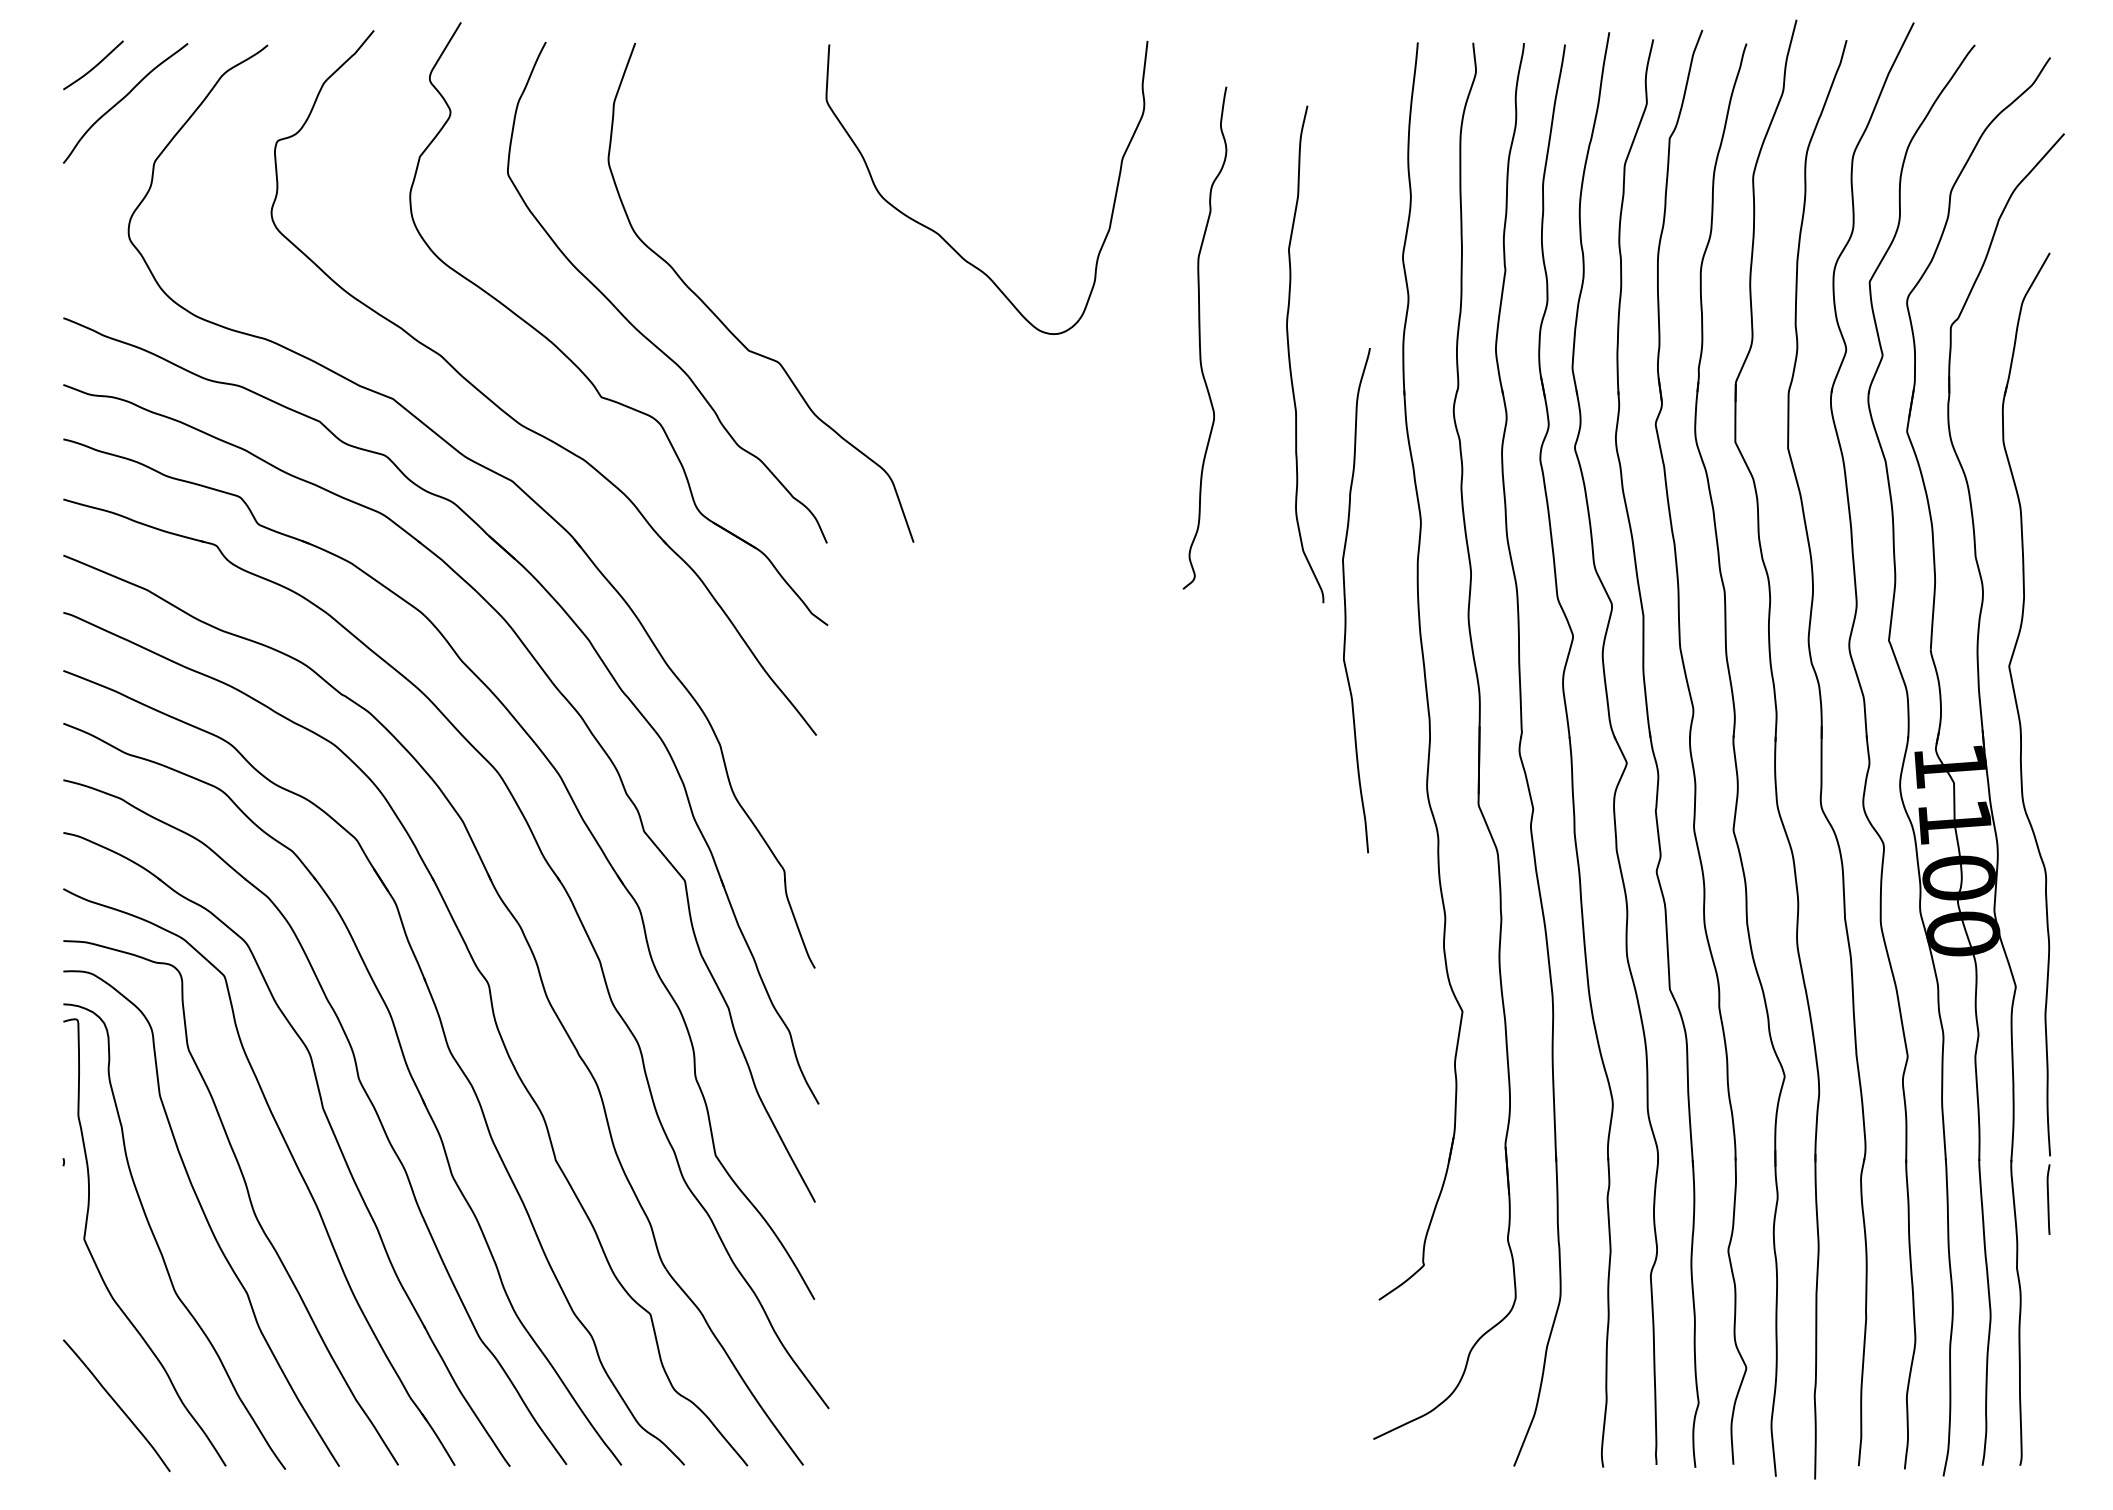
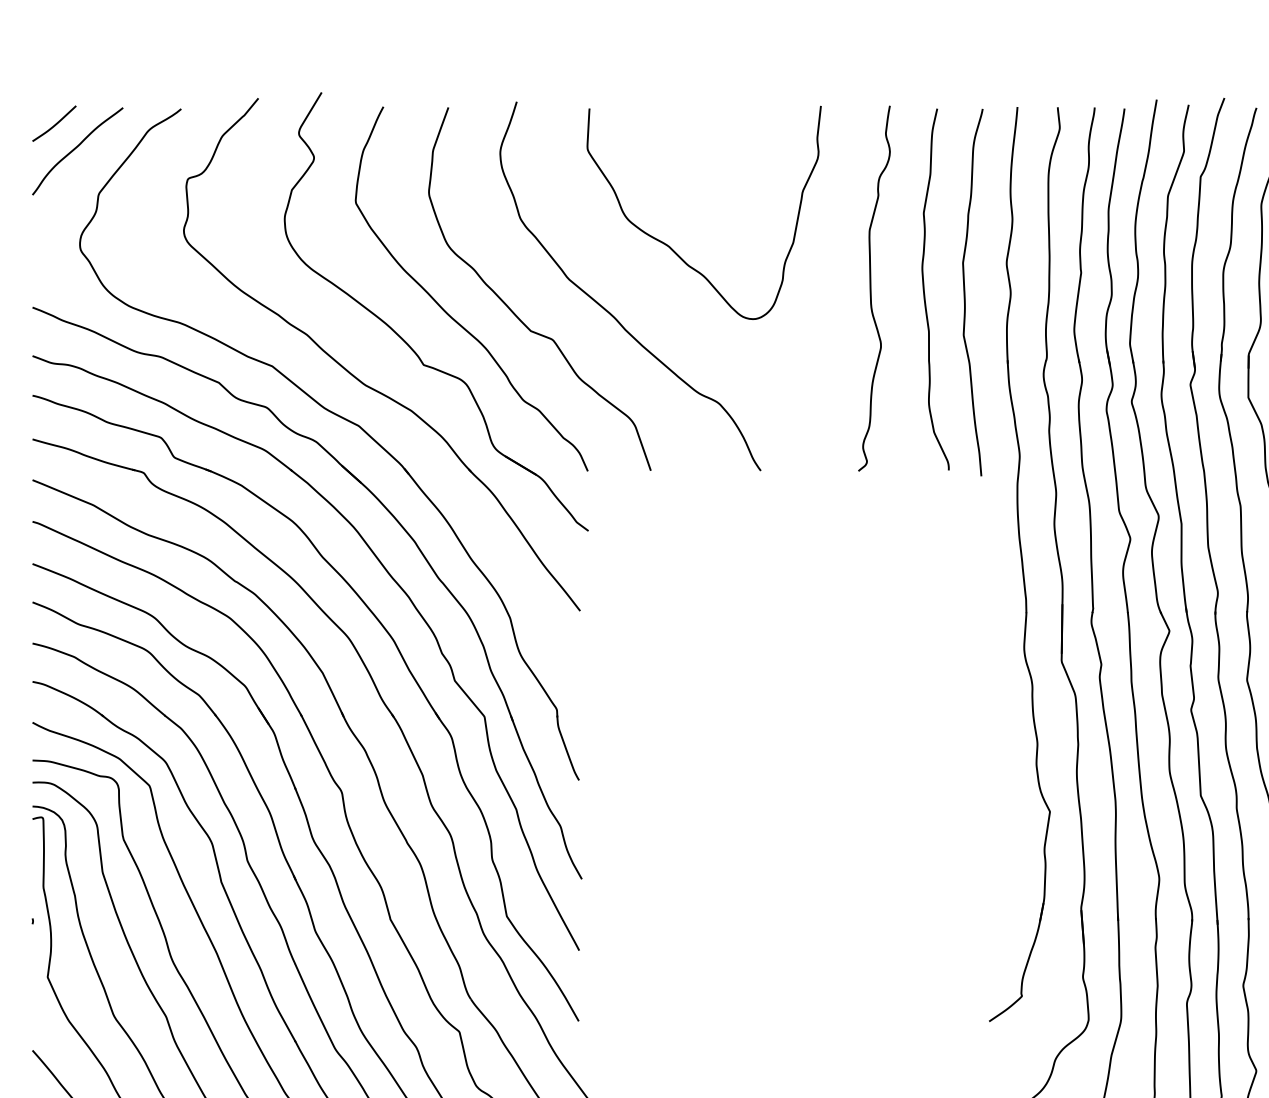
curve: (853, 321) -> (607, 309), added
curve: (1200, 337) -> (871, 288), moved
curve: (1290, 357) -> (924, 291), moved
curve: (1345, 600) -> (964, 292), moved

